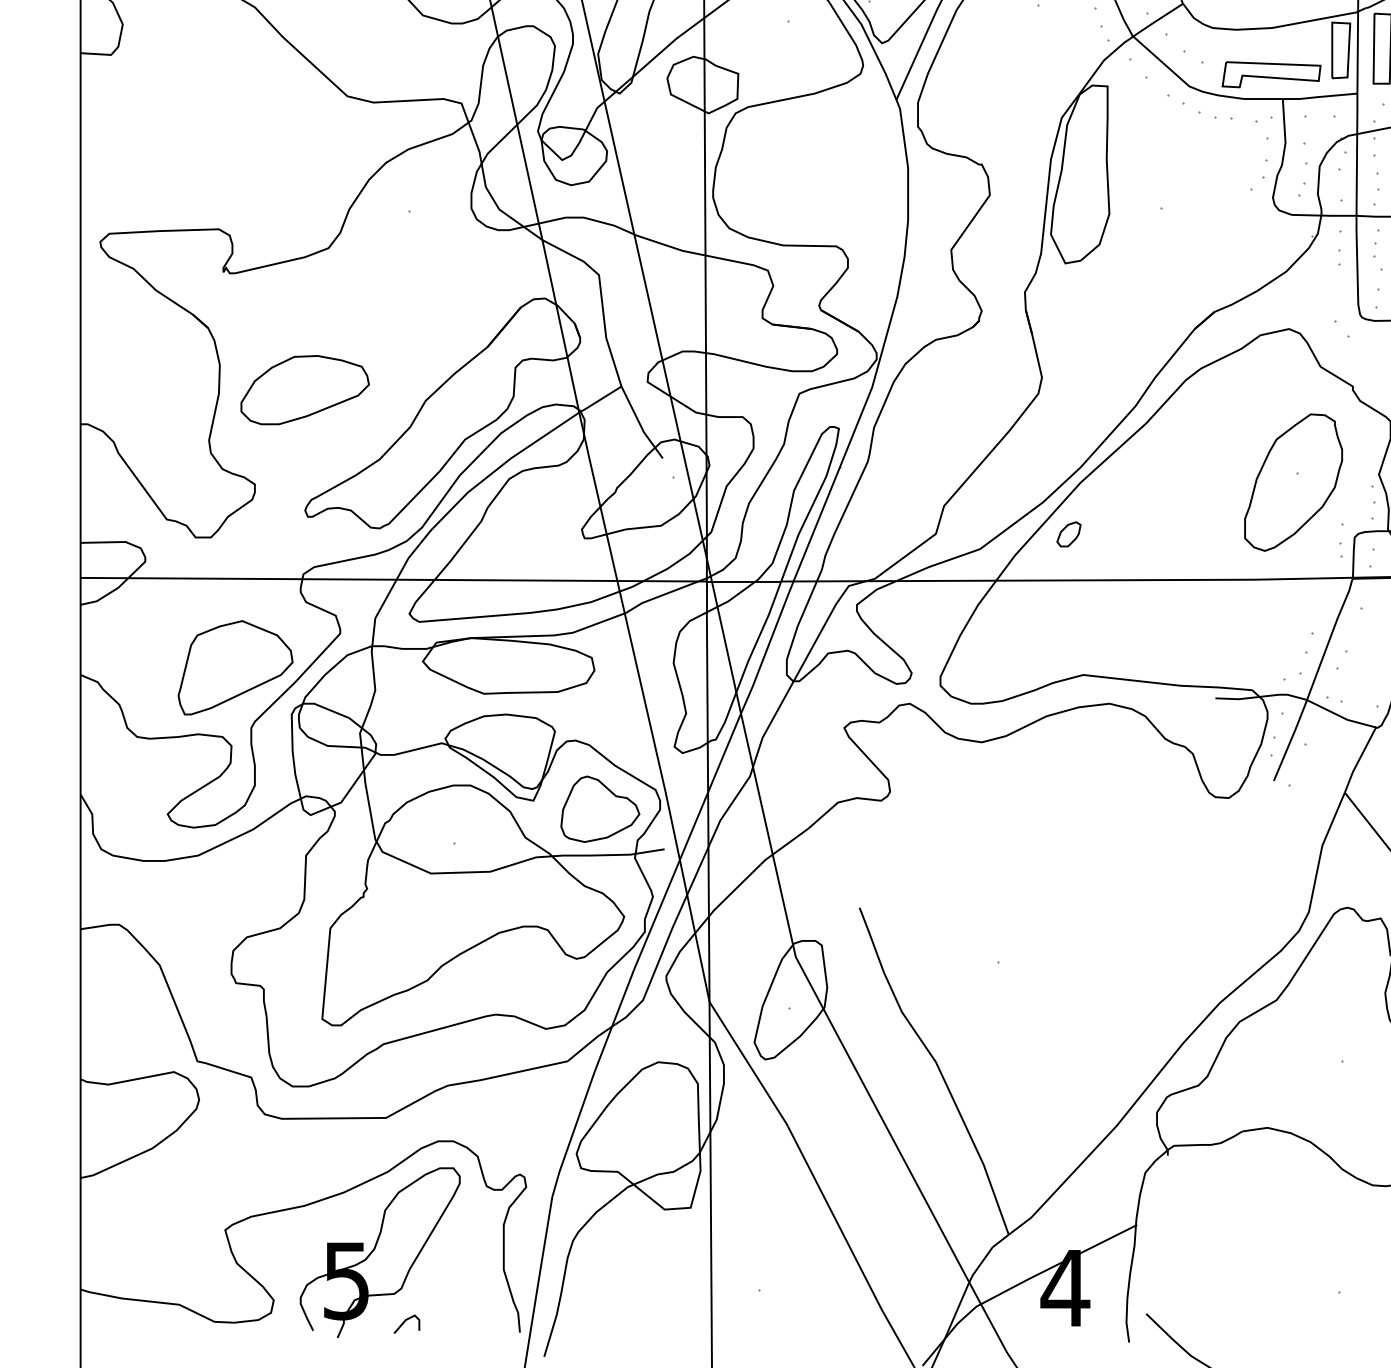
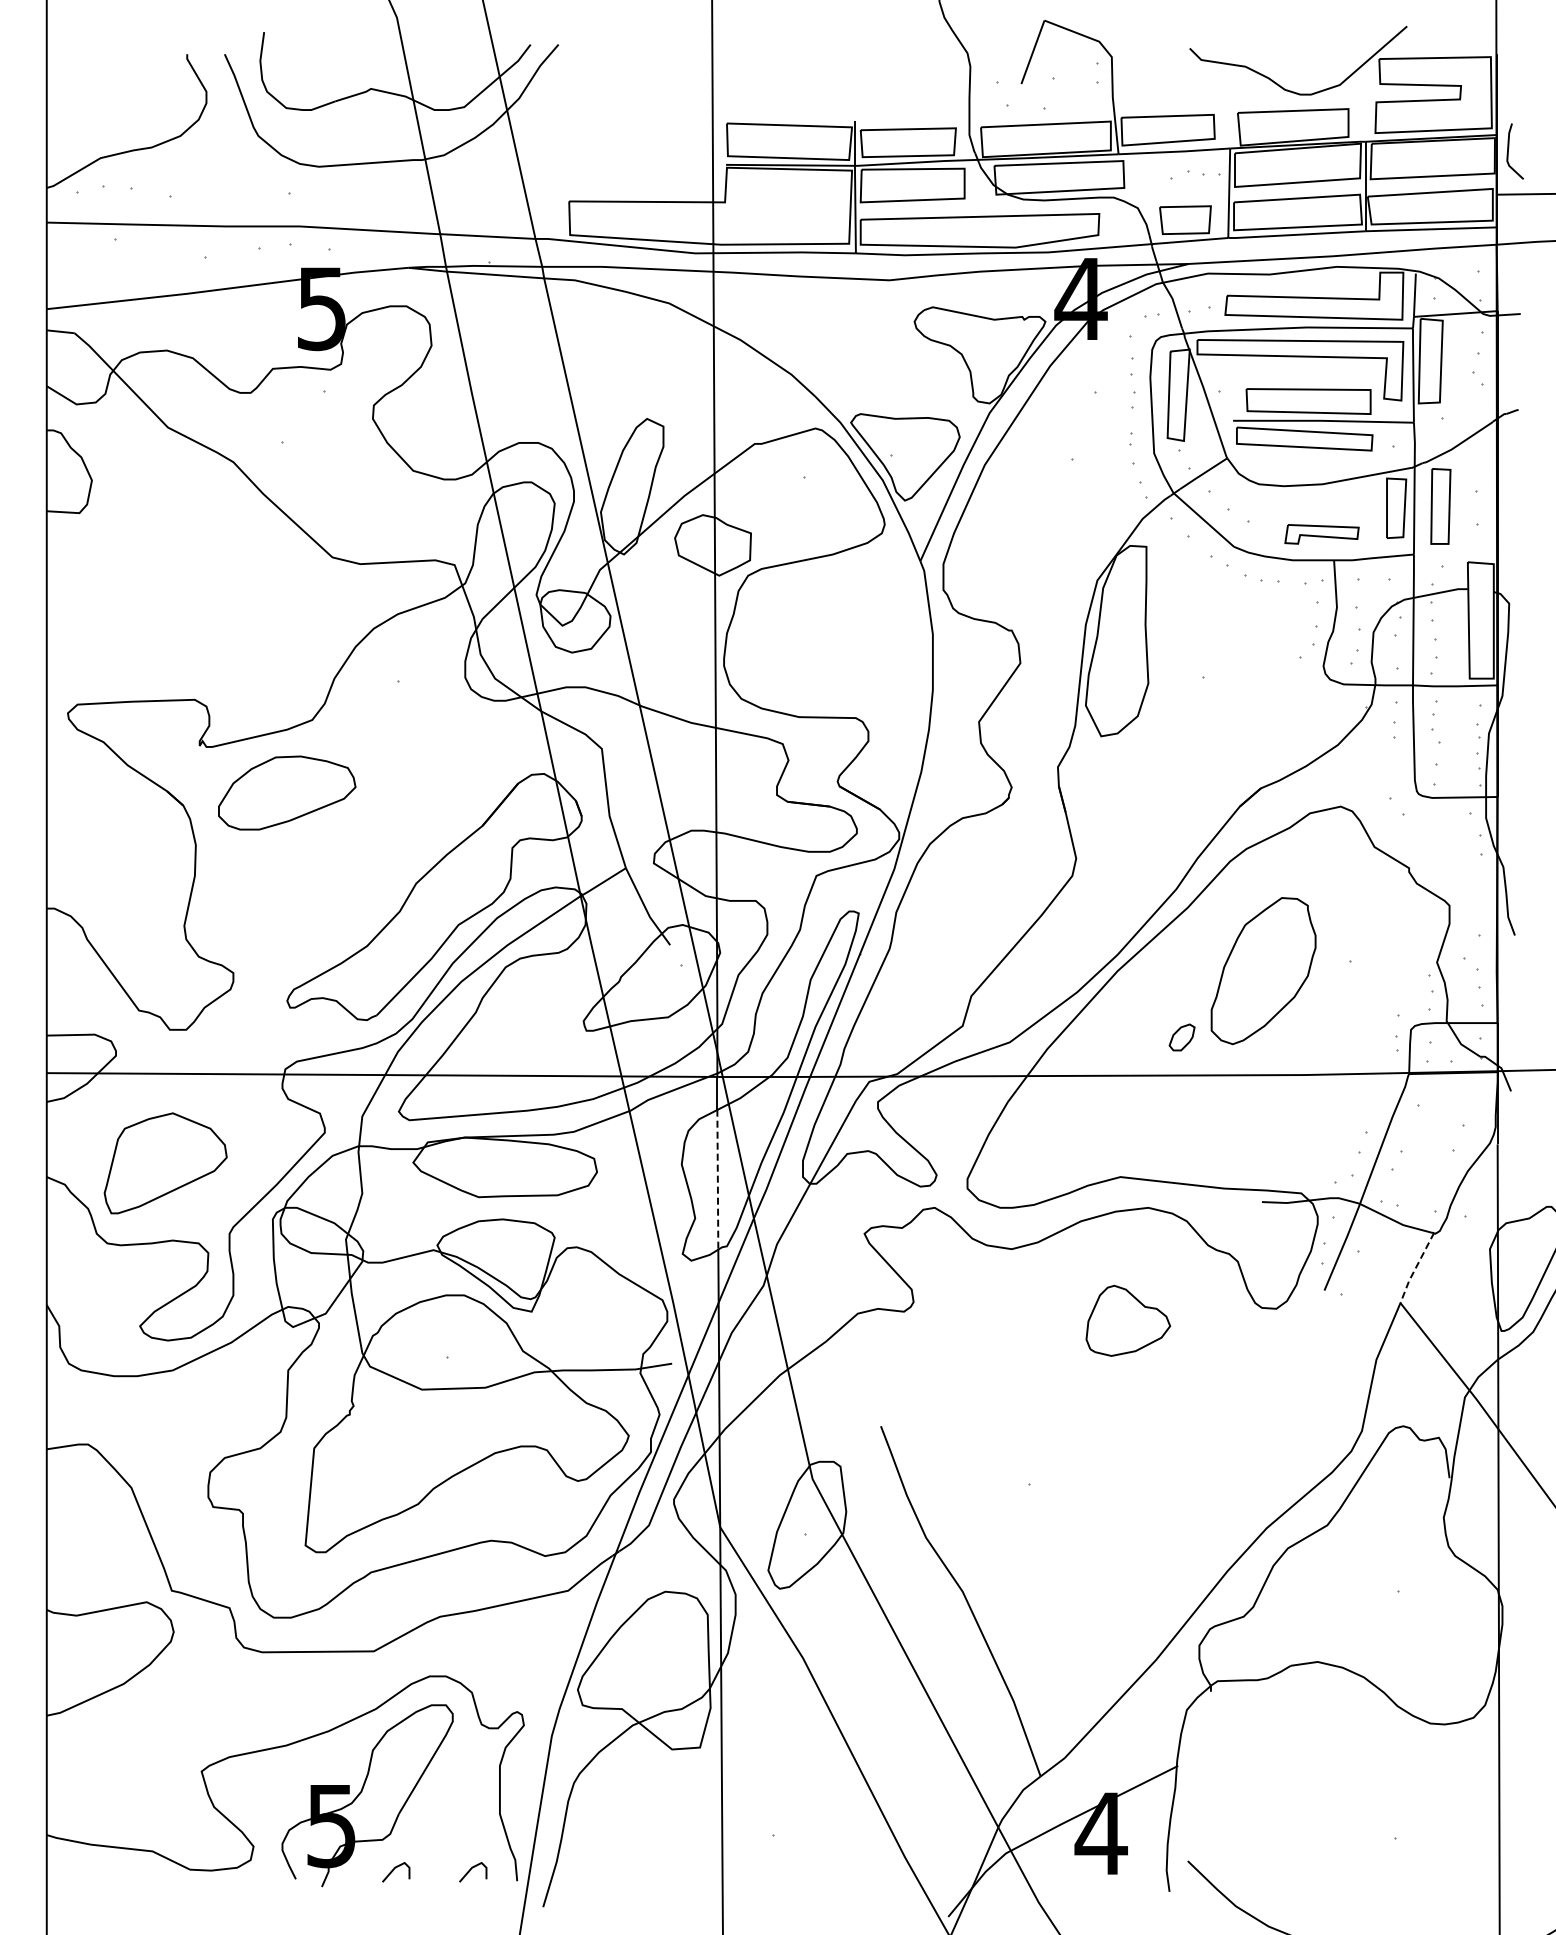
part: (1271, 74) -> (1321, 534), size x0.7
part: (305, 389) -> (287, 792), moved
part: (1293, 483) -> (1263, 971), moved
part: (1068, 534) -> (1181, 1037), moved
part: (235, 667) -> (165, 1163), moved
line: (706, 677) -> (717, 1179), solid -> dashed
line: (1358, 759) -> (1415, 1267), solid -> dashed
part: (600, 808) -> (1128, 1320), moved
line: (476, 1323) -> (470, 1871), added

